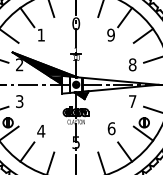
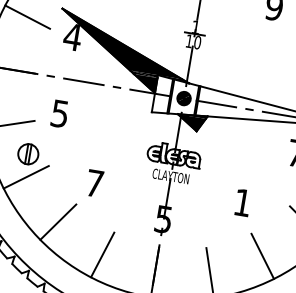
text: (19, 64) -> (72, 36), 2 -> 4
text: (19, 101) -> (59, 113), 3 -> 5
text: (111, 128) -> (242, 202), 6 -> 1
text: (41, 131) -> (95, 184), 4 -> 7

